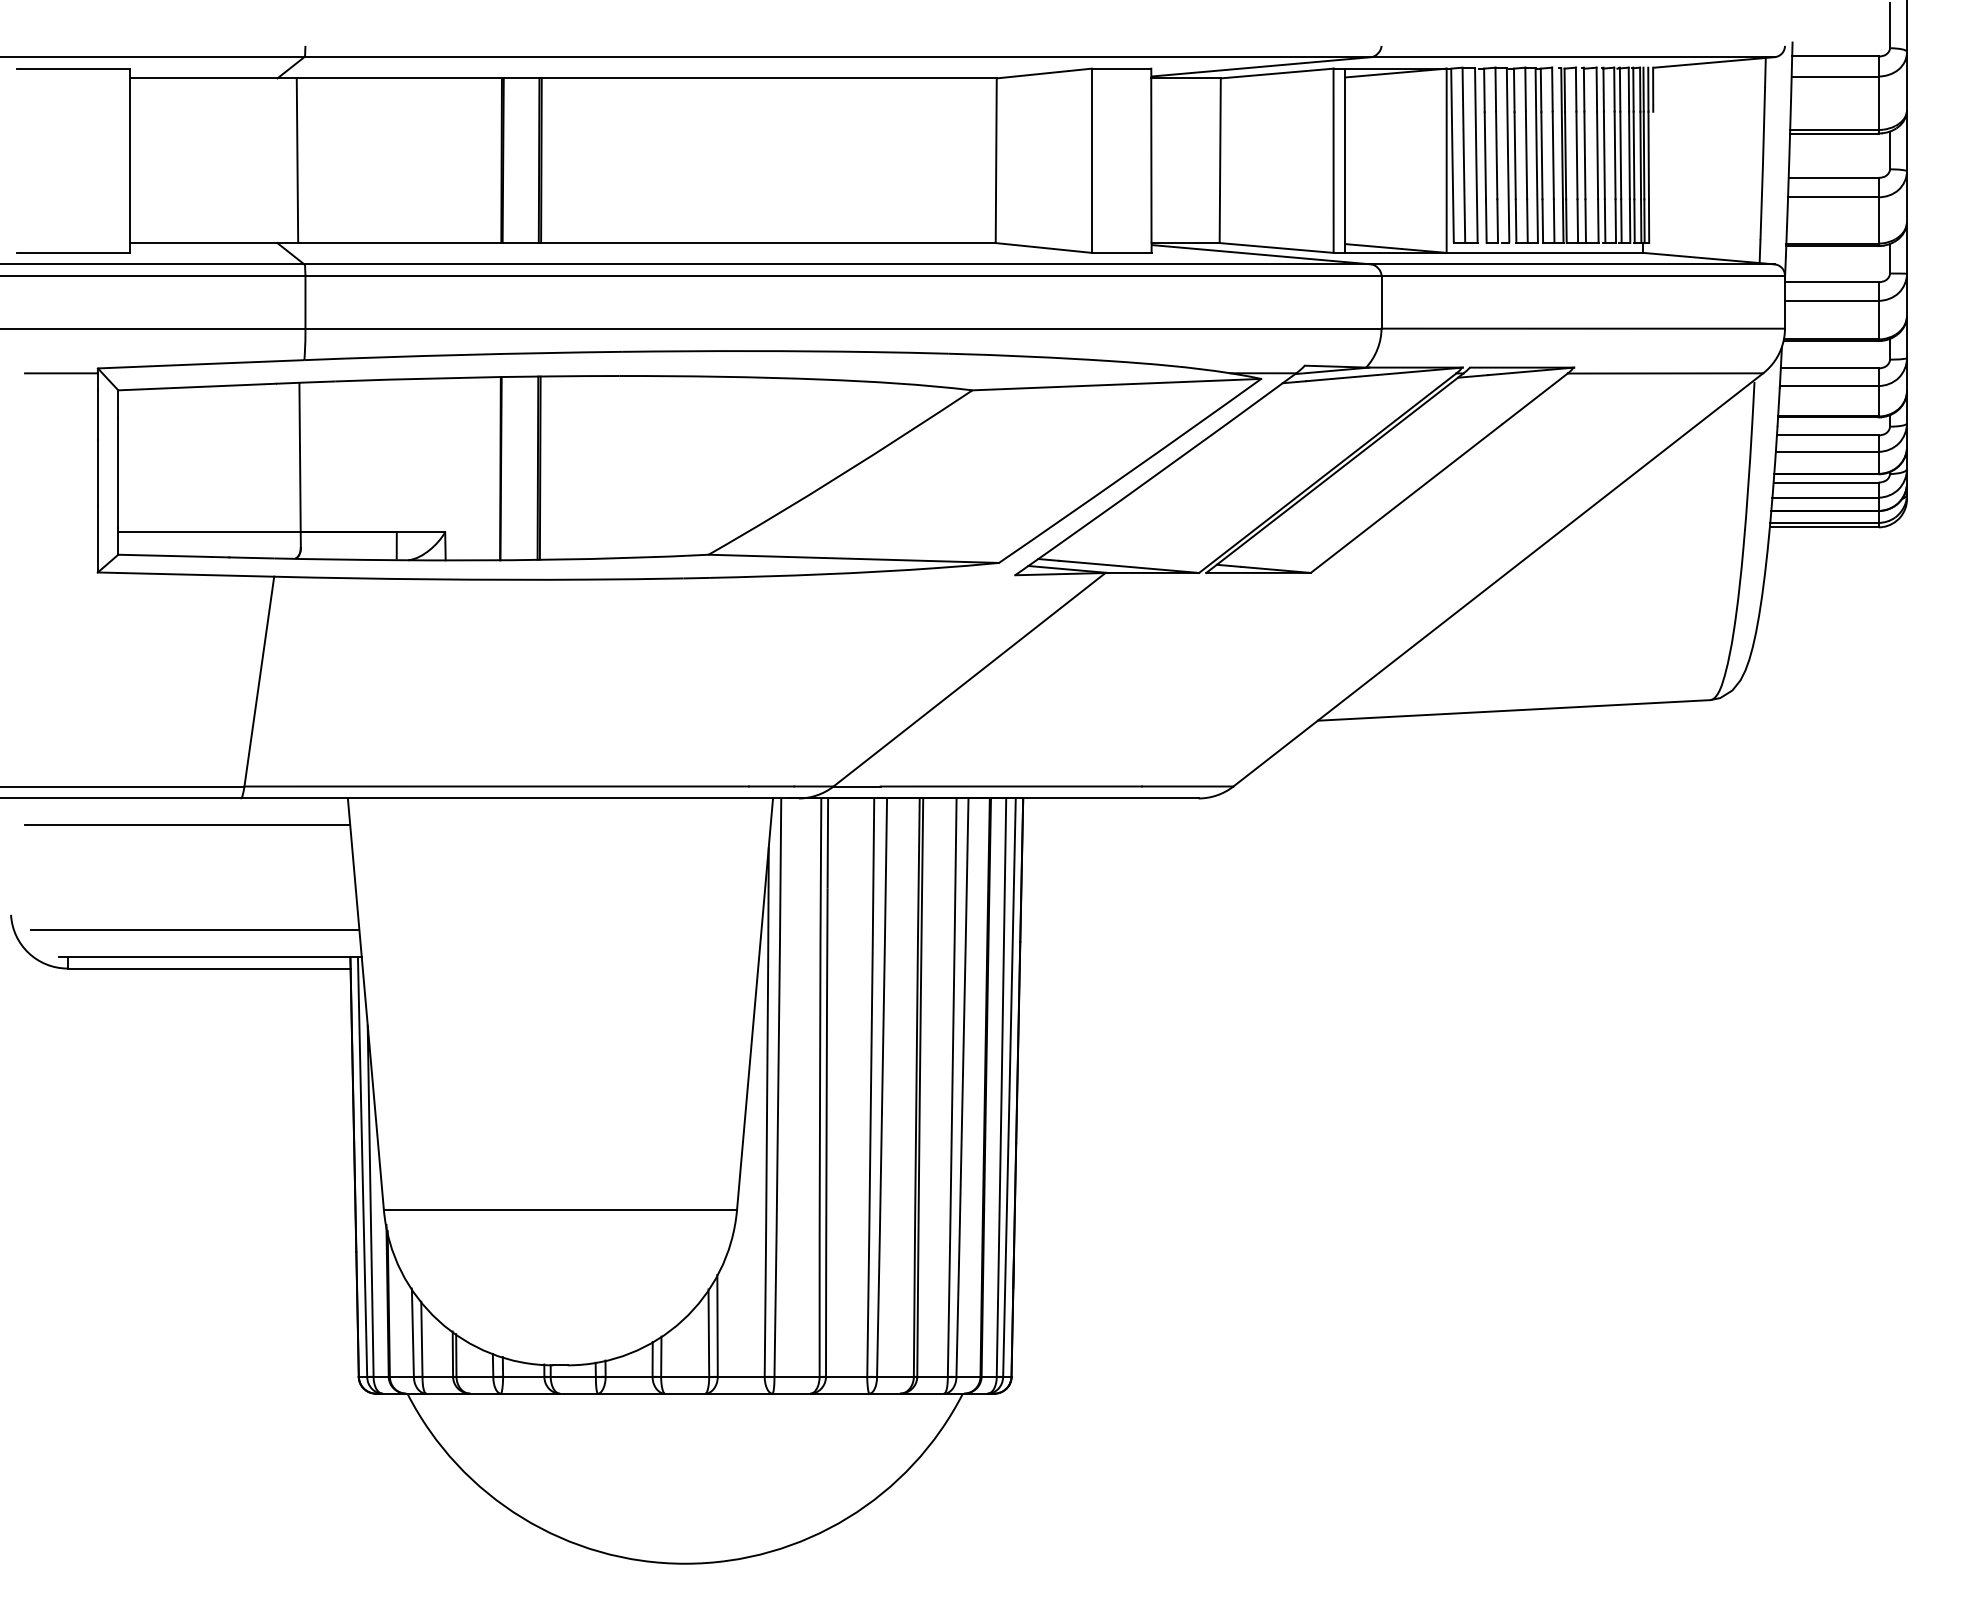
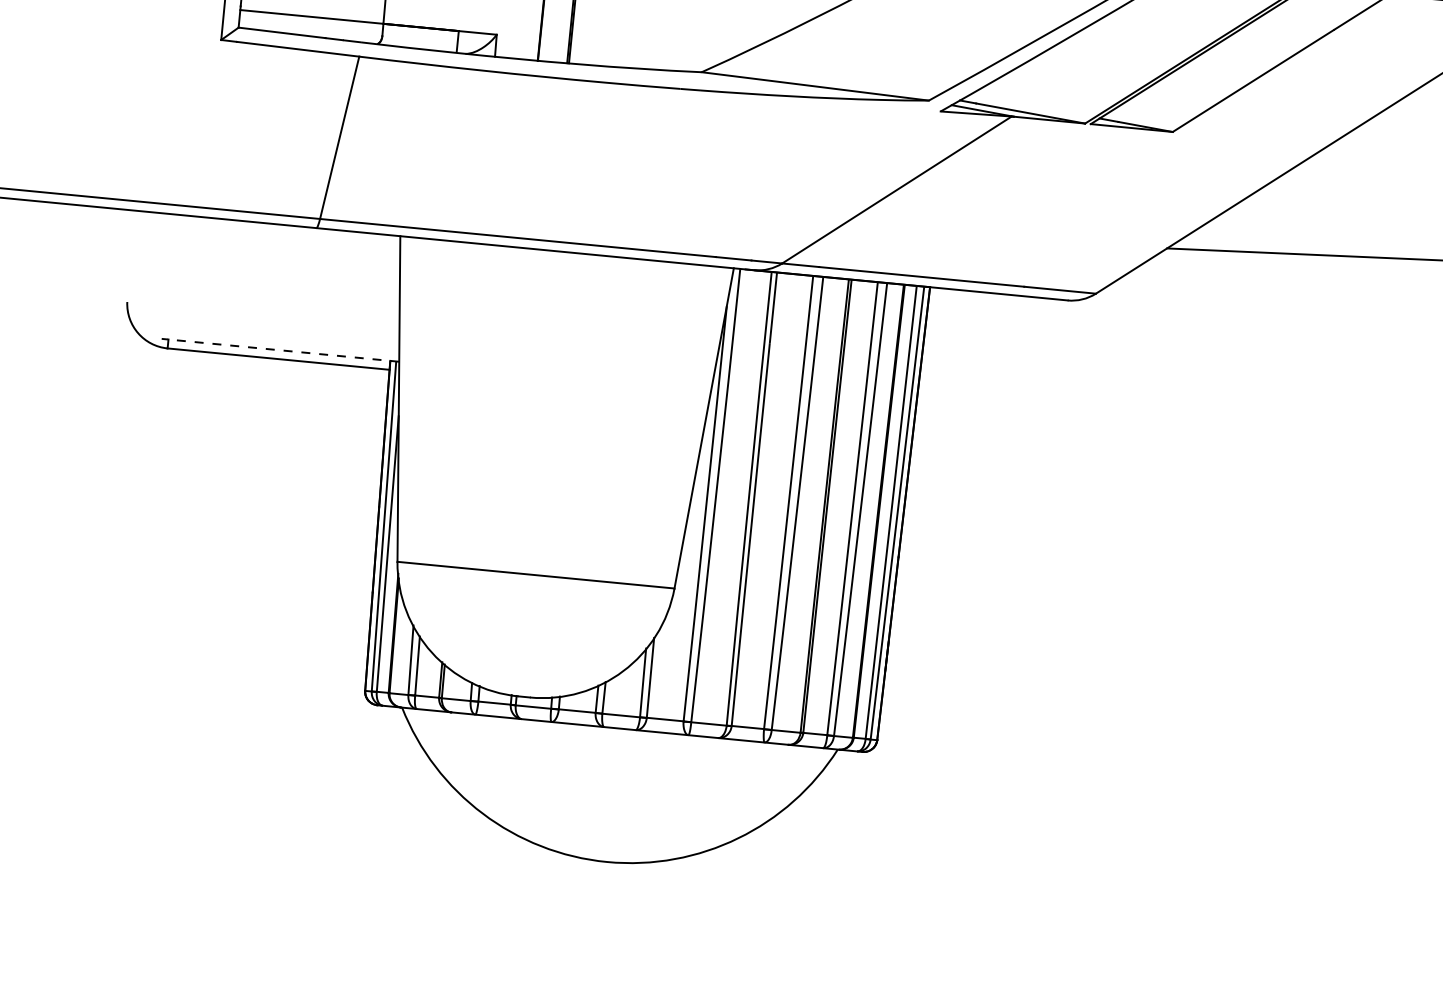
line: (187, 825) -> (272, 245), removed
line: (194, 930) -> (270, 328), removed
line: (209, 957) -> (279, 350), solid -> dashed

